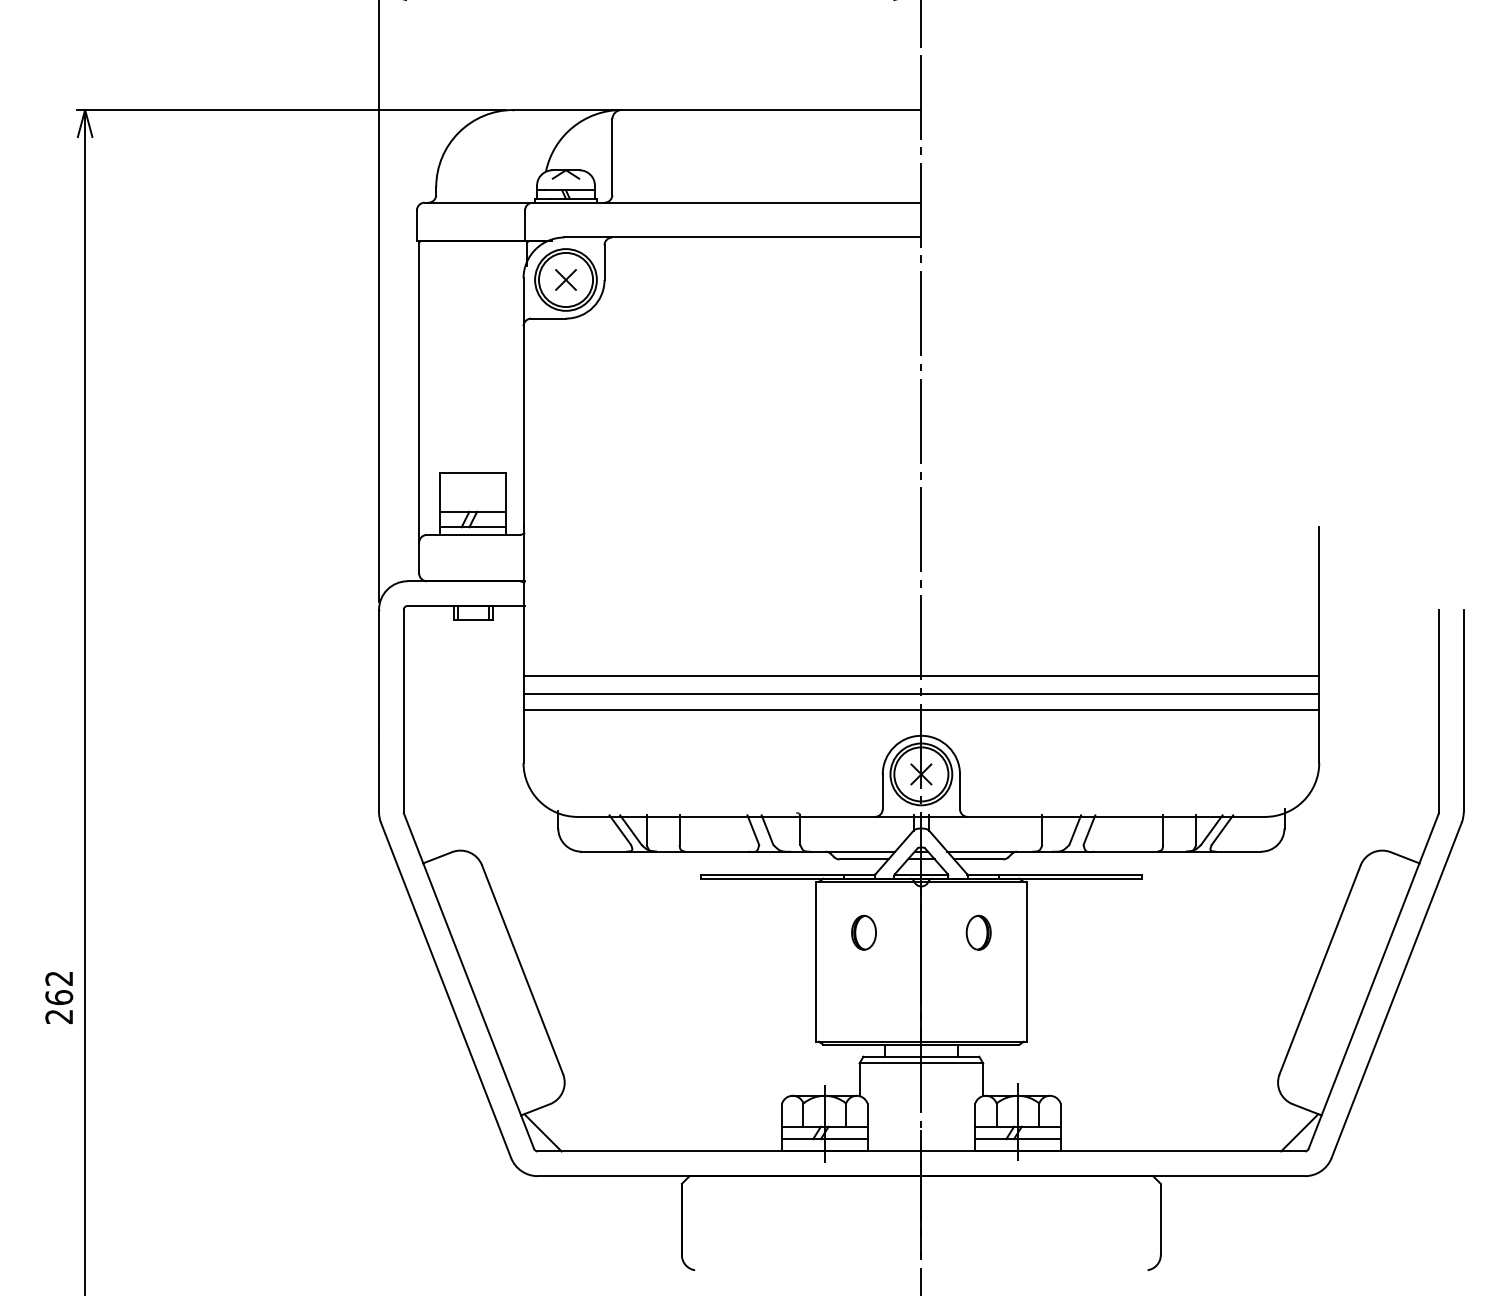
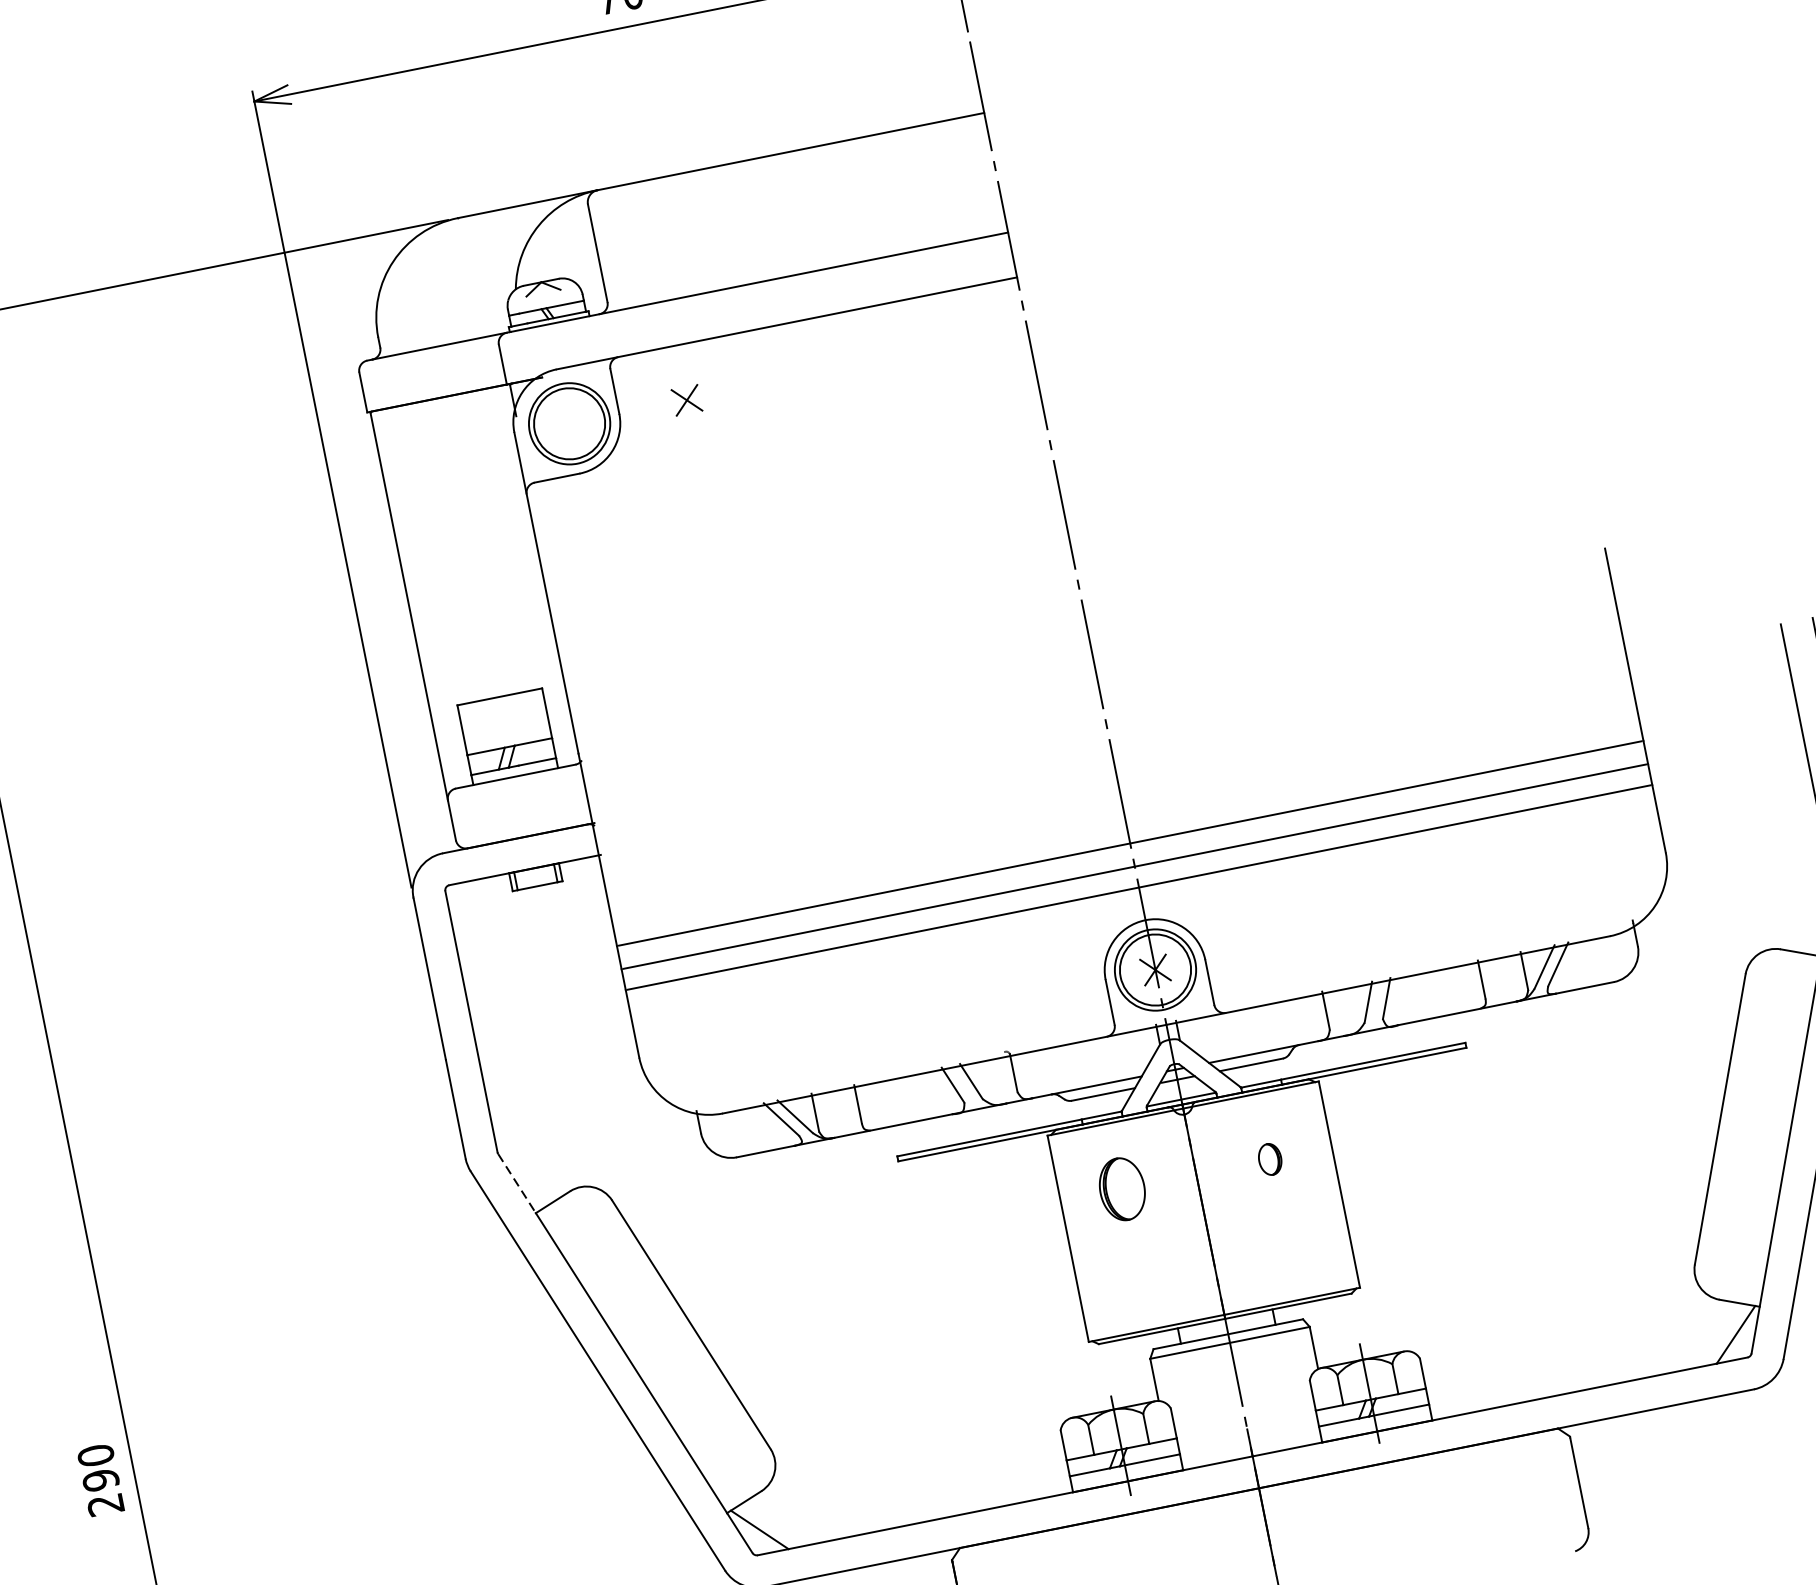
part: (565, 279) -> (686, 399), moved
line: (413, 838) -> (516, 1183), solid -> dashed
part: (863, 932) -> (1121, 1188), size x1.4
part: (978, 932) -> (1269, 1159), size x0.7
text: (59, 988) -> (98, 1468), 262 -> 290

